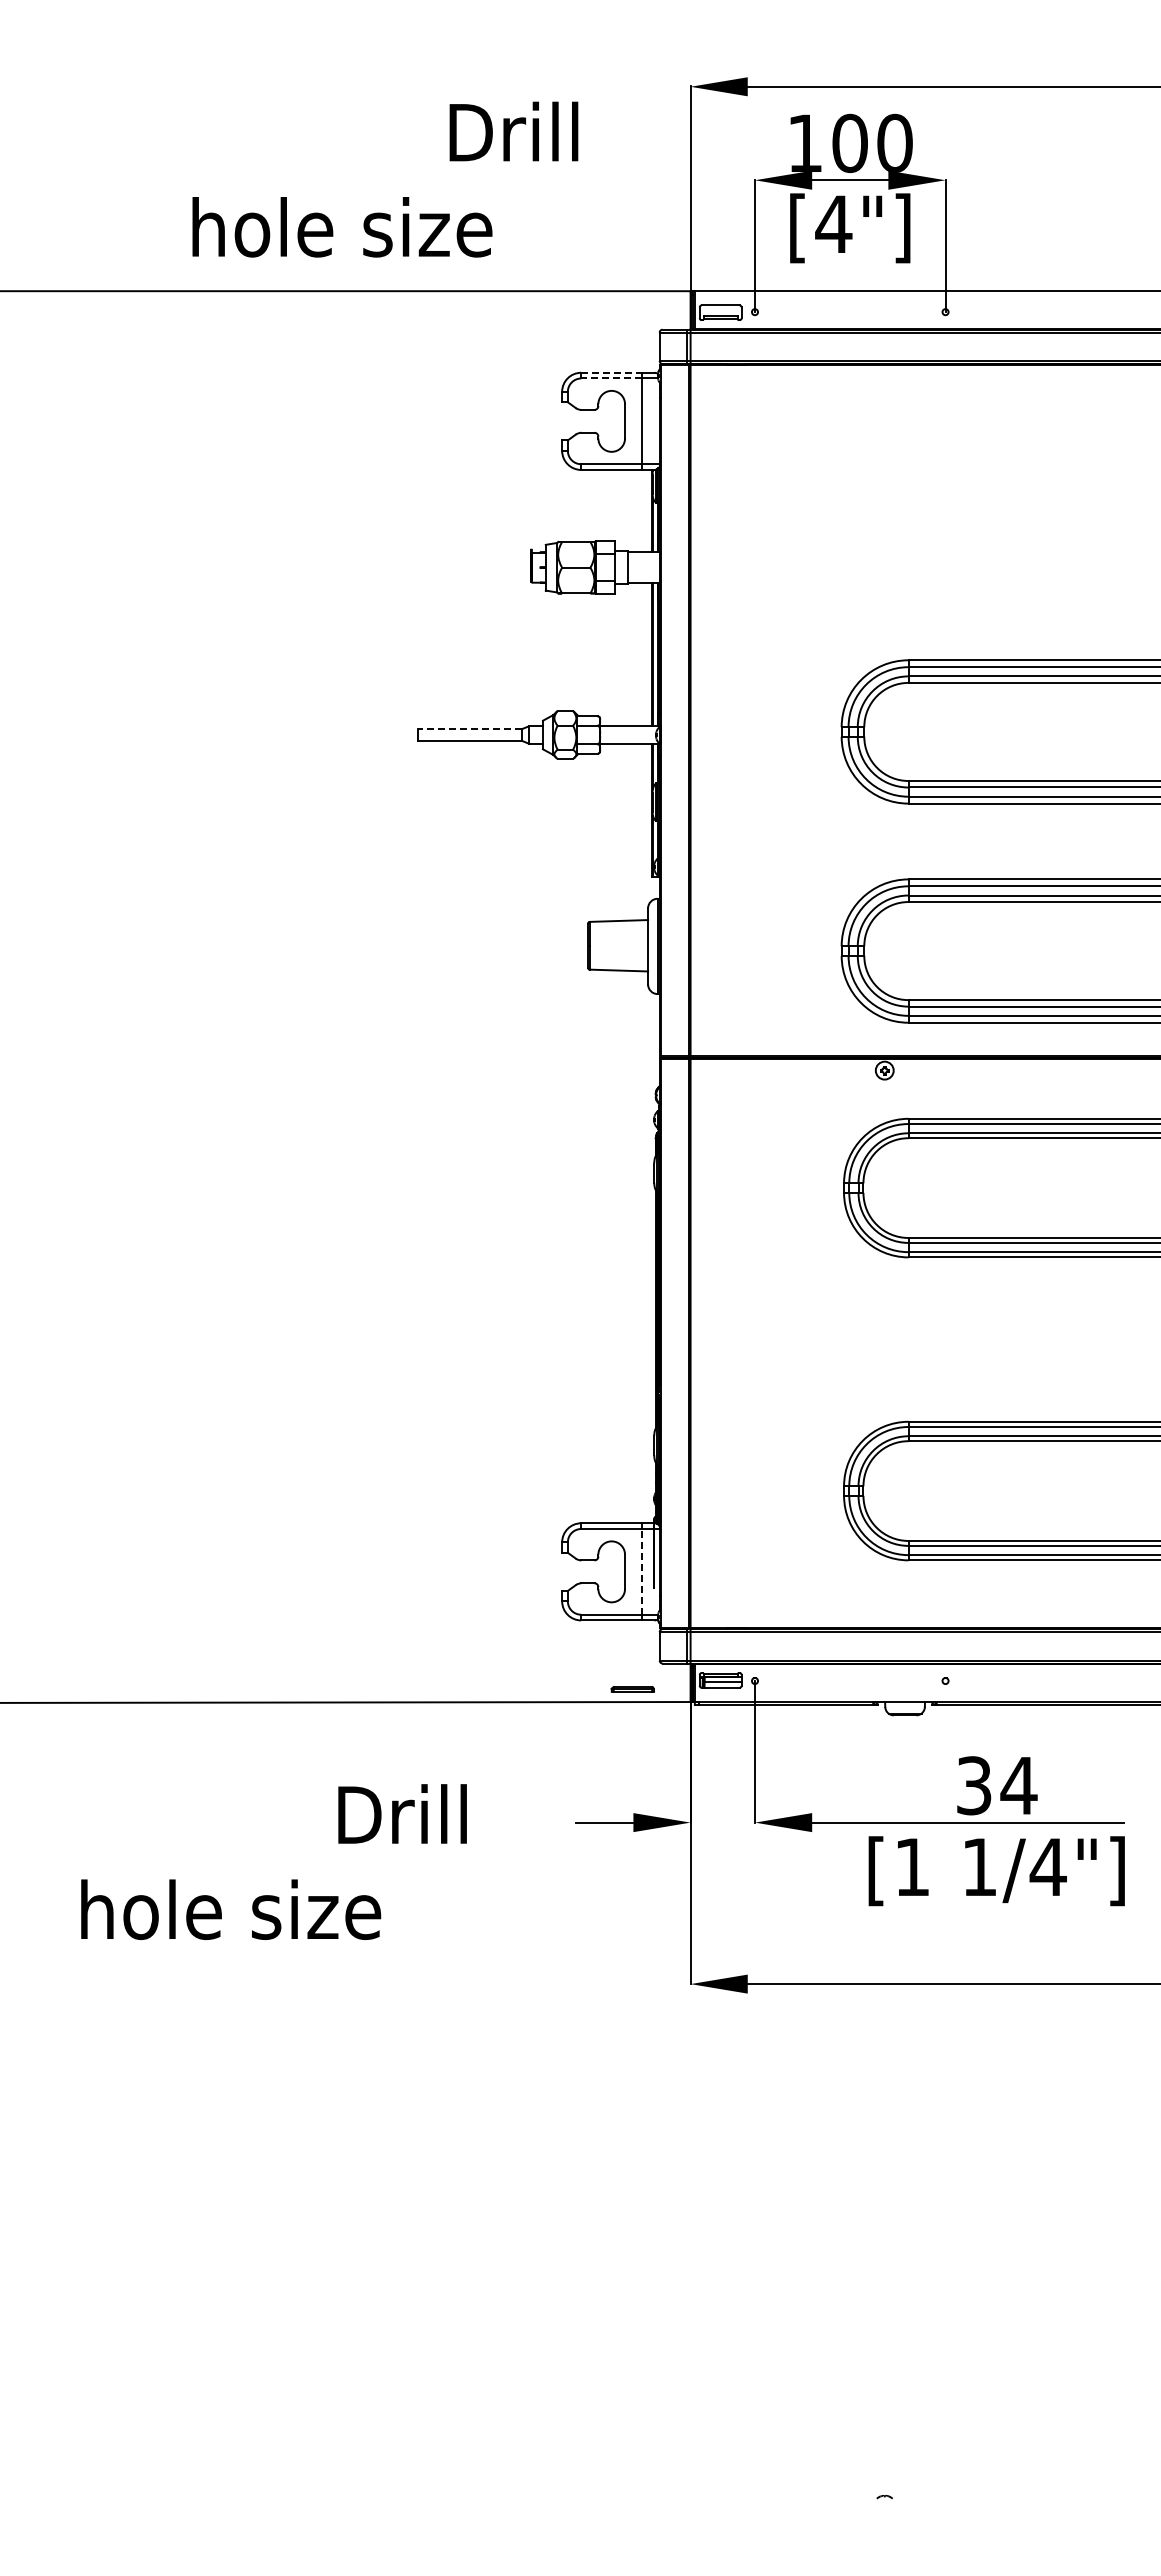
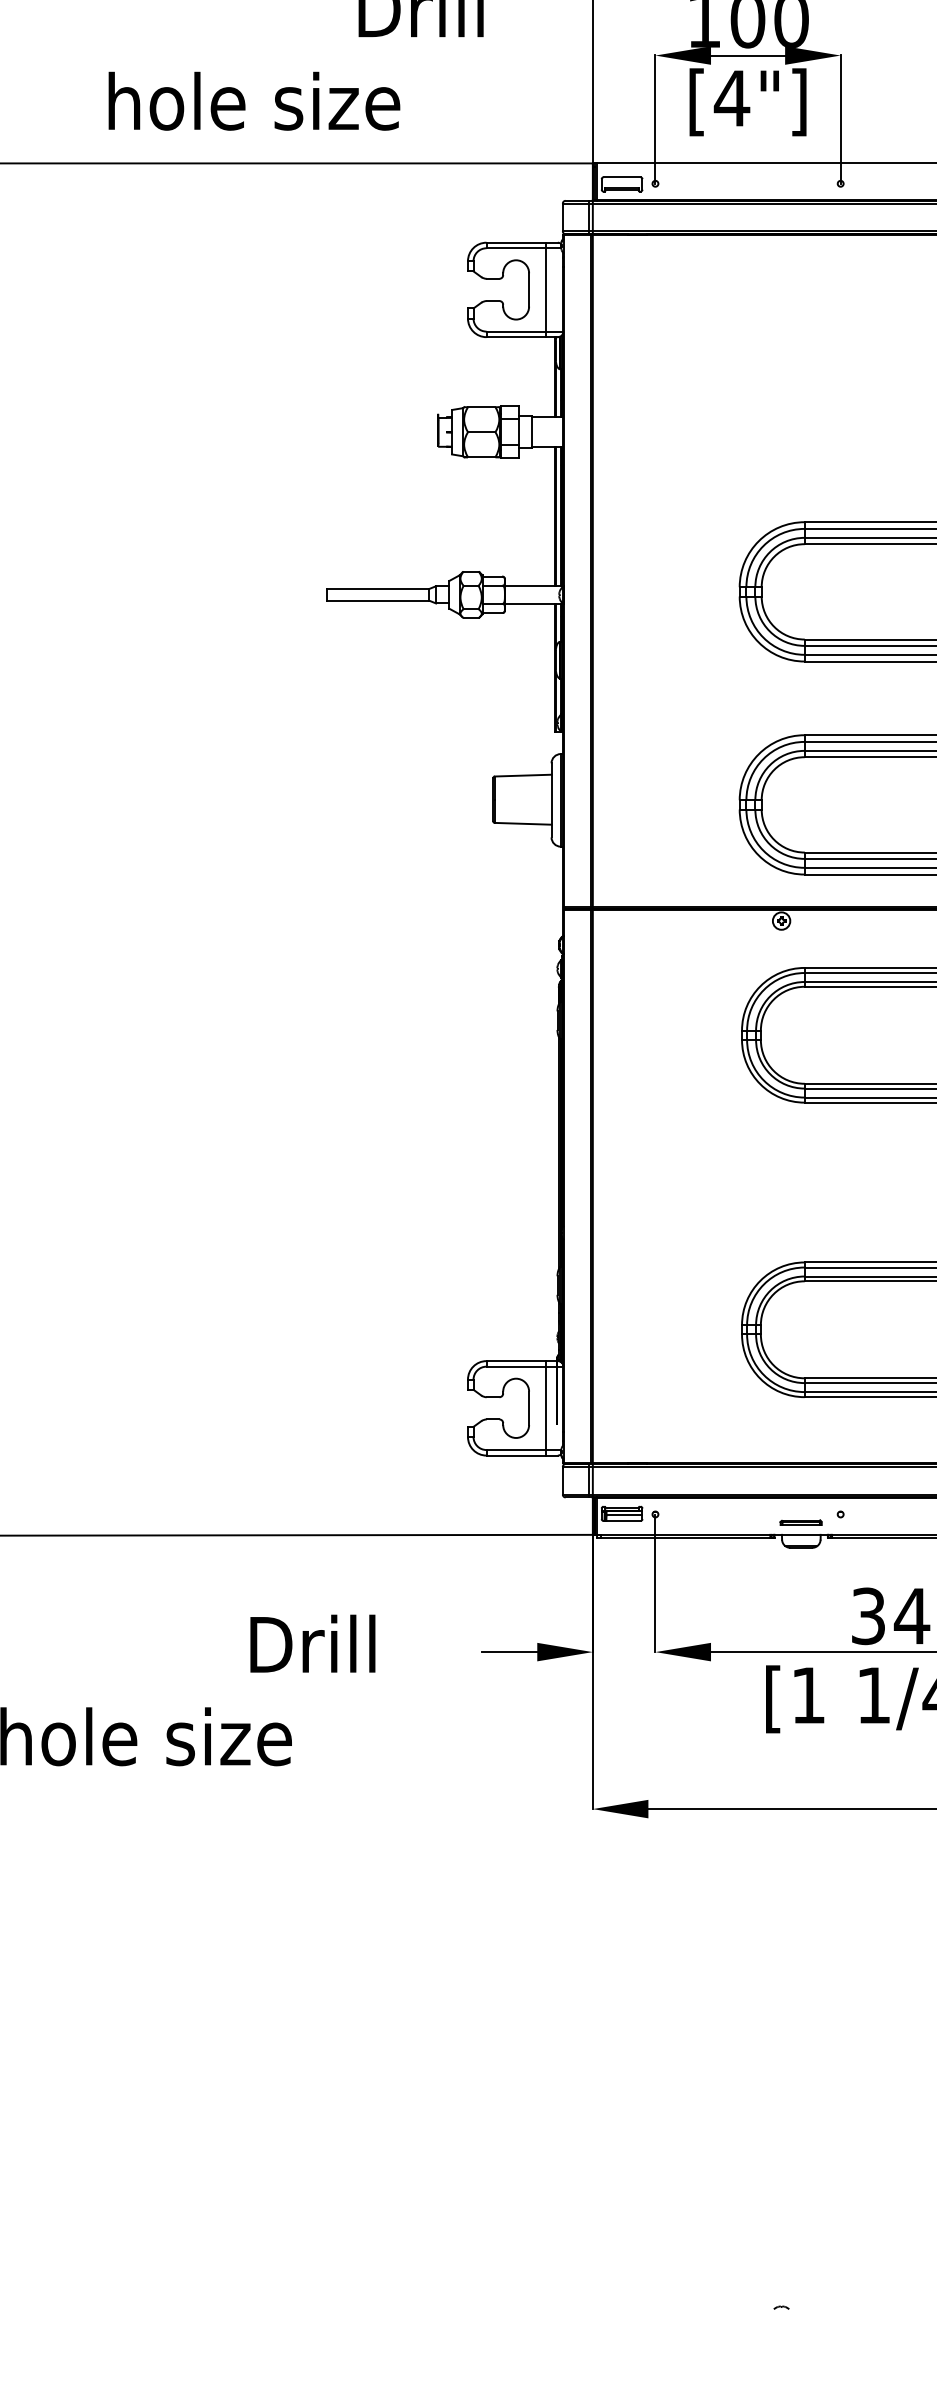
line: (612, 372) -> (516, 242), dashed -> solid
line: (611, 378) -> (515, 248), dashed -> solid
line: (469, 728) -> (377, 588), dashed -> solid
line: (642, 1571) -> (546, 1407), dashed -> solid
part: (632, 1689) -> (800, 1522), moved

